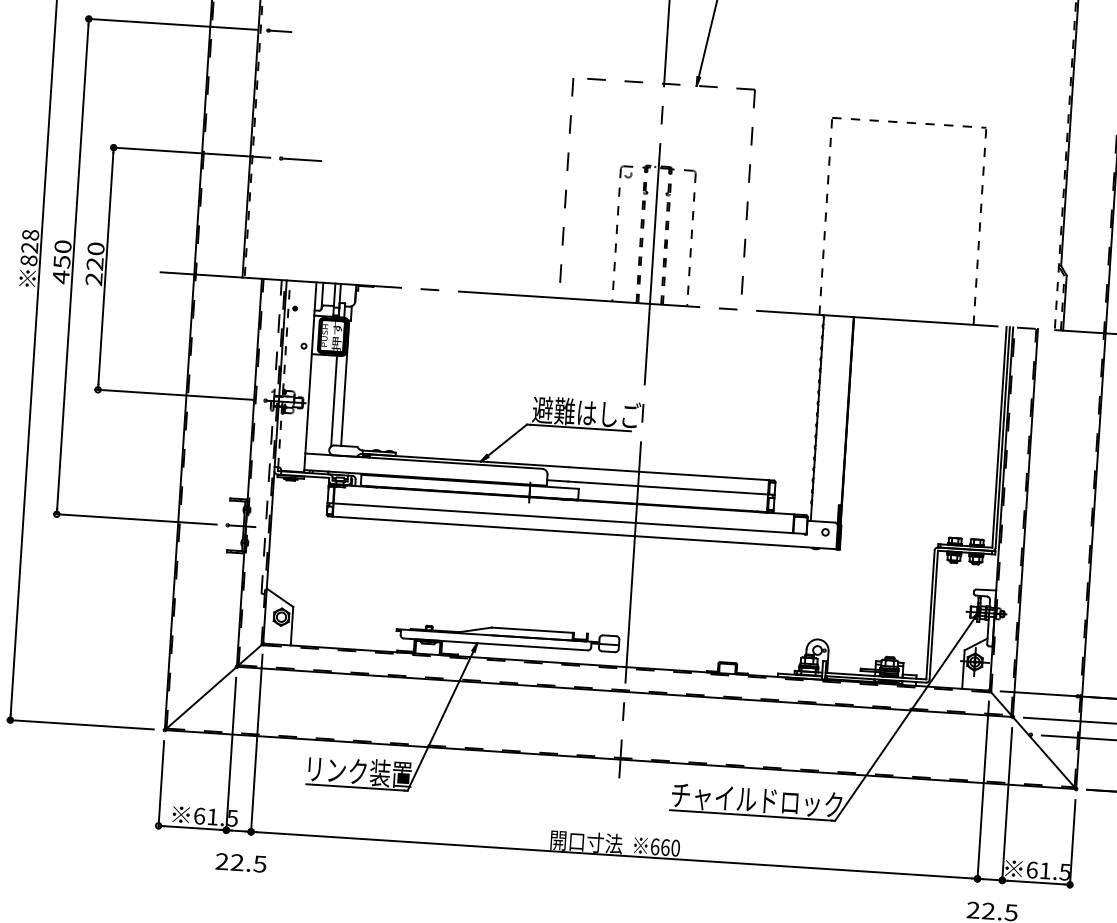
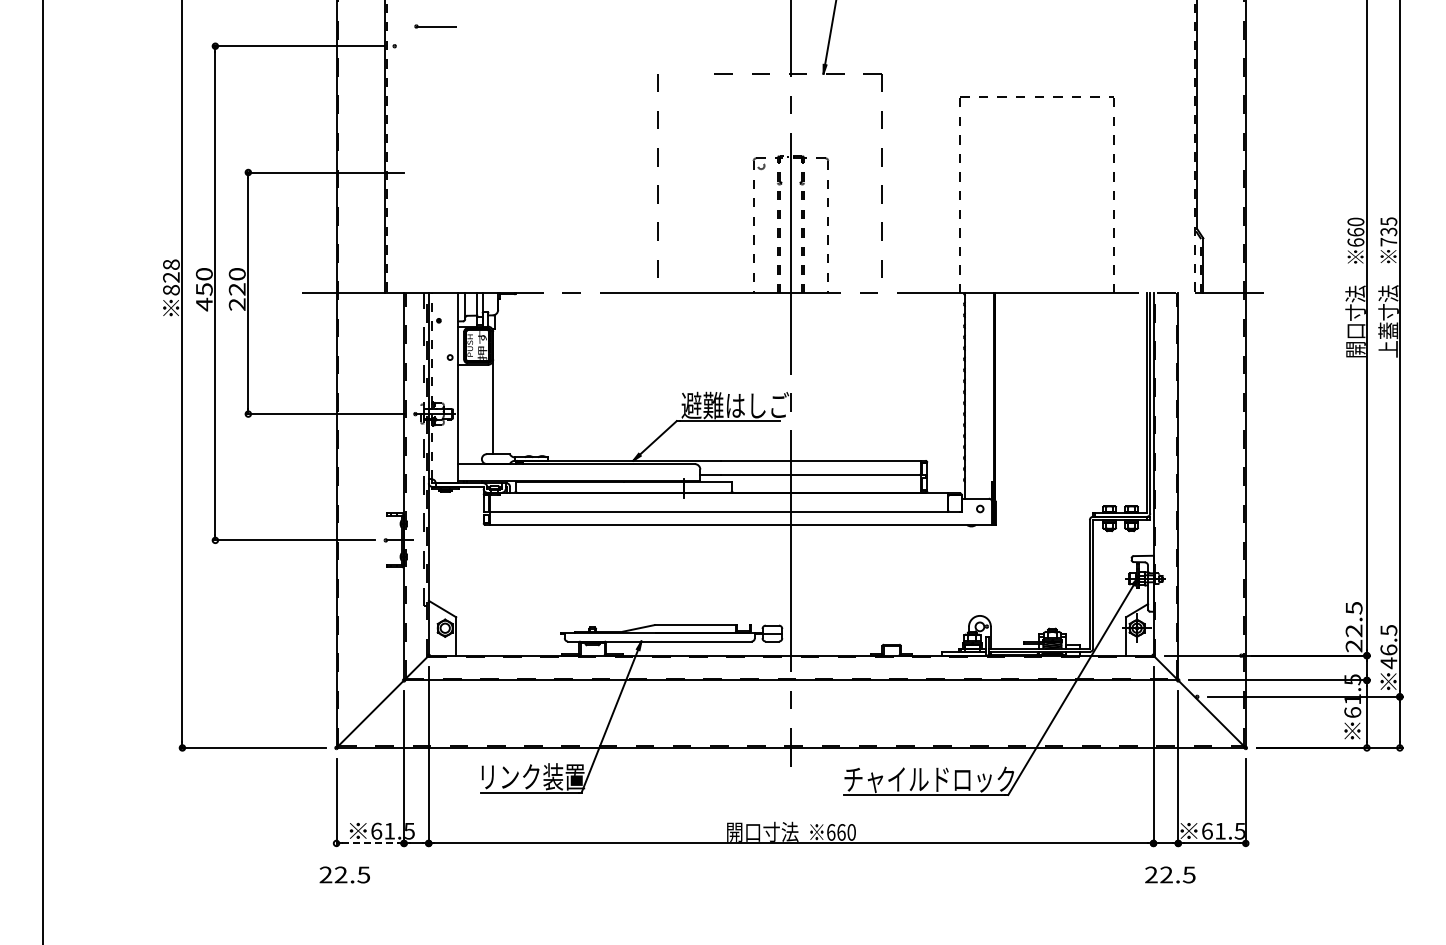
line: (279, 31) -> (405, 46), removed
part: (300, 159) -> (435, 26), moved
line: (567, 170) -> (657, 166), moved
line: (334, 400) -> (483, 409), removed
line: (192, 828) -> (370, 843), solid -> dashed
text: (240, 862) -> (344, 874), moved

